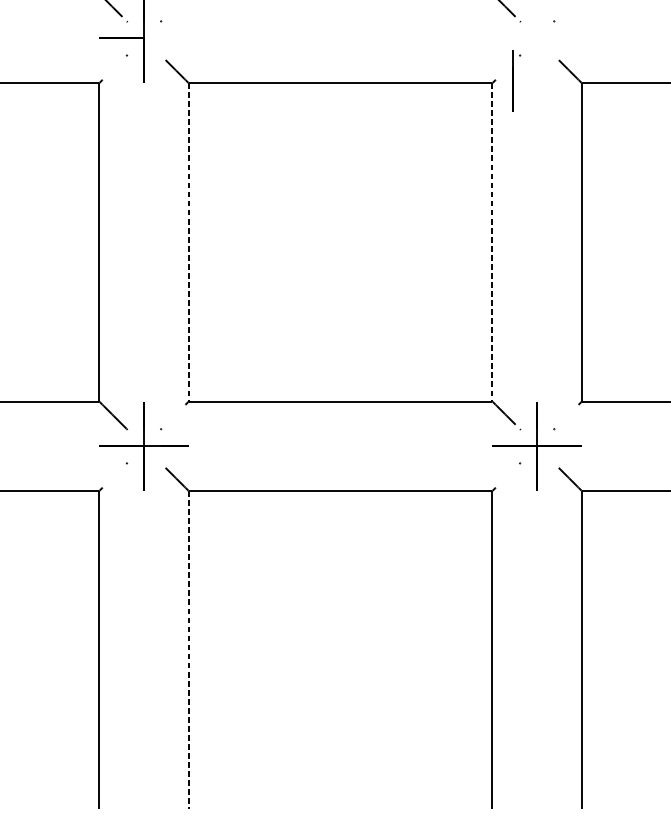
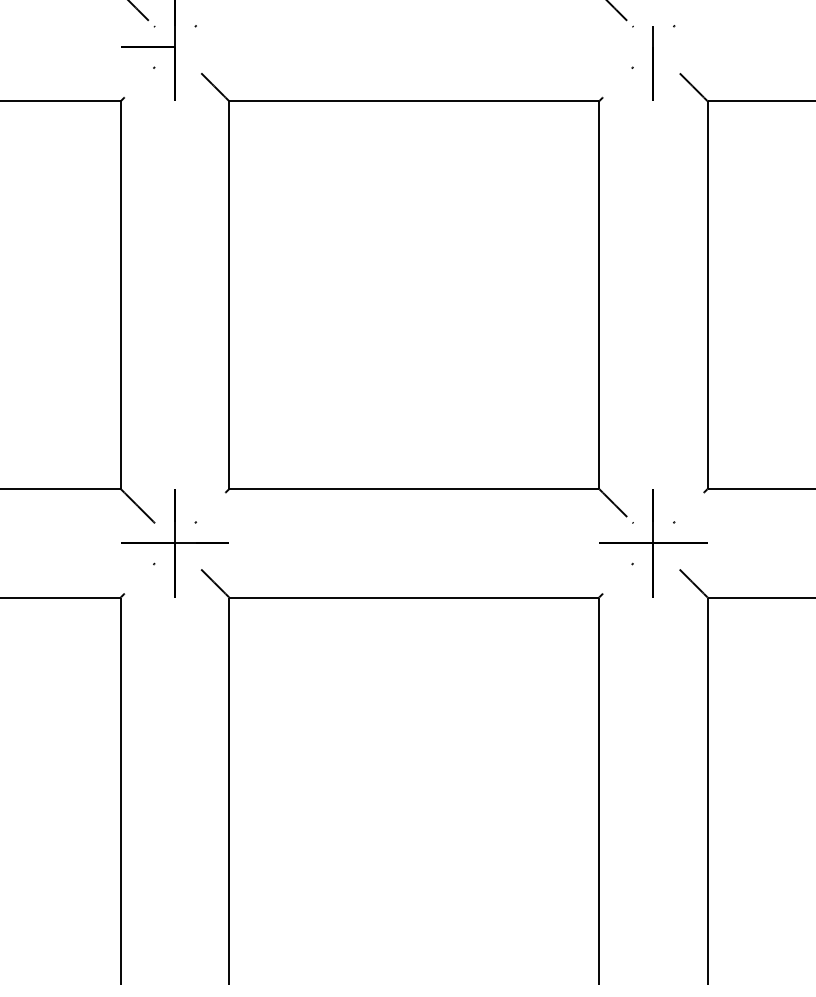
line: (511, 80) -> (652, 63), moved
line: (188, 242) -> (229, 295), dashed -> solid
line: (492, 242) -> (599, 295), dashed -> solid
line: (188, 650) -> (229, 791), dashed -> solid

